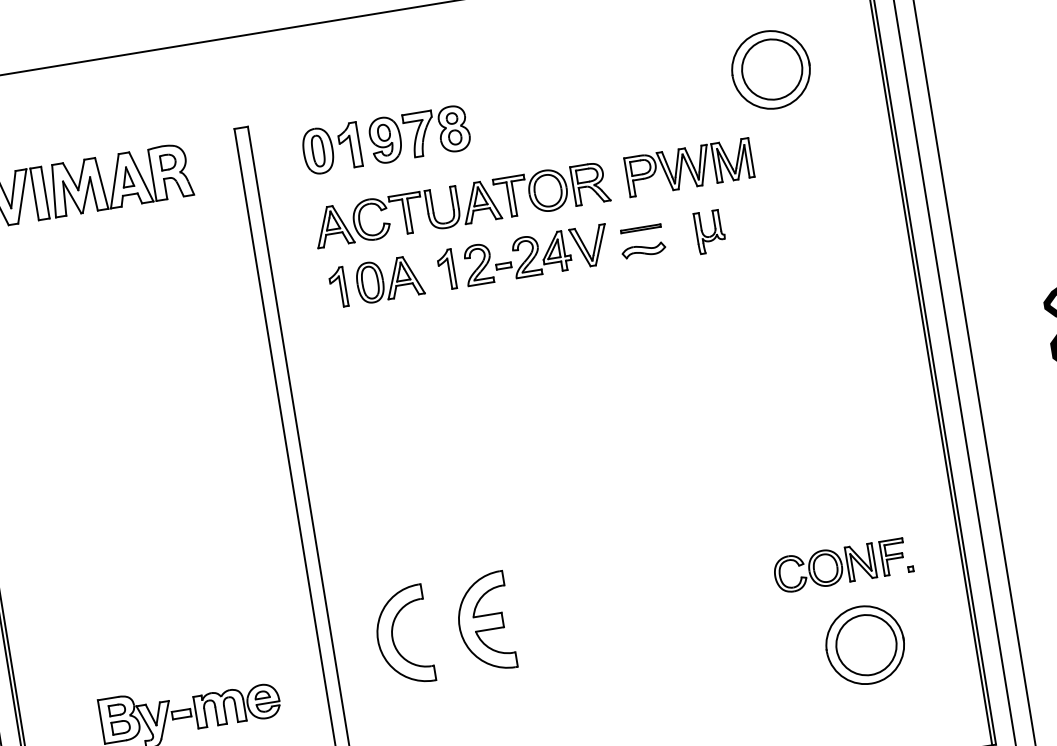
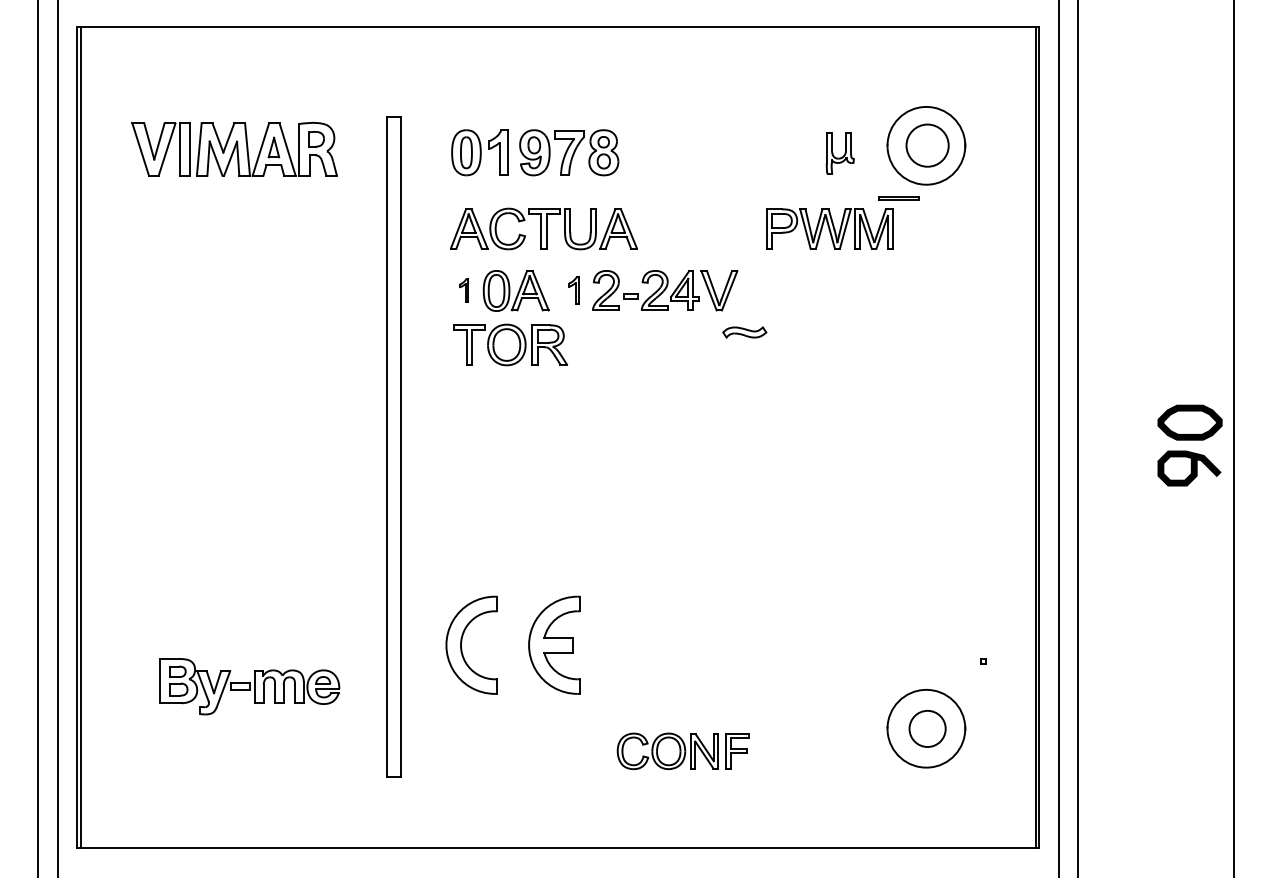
circle: (772, 69) -> (927, 145), size x0.7
part: (551, 189) -> (510, 344), moved
line: (639, 227) -> (898, 197), moved
part: (709, 231) -> (839, 153), moved
part: (643, 250) -> (744, 332), moved
part: (446, 269) -> (573, 290), size x0.7
part: (337, 287) -> (463, 290), size x0.6
part: (839, 565) -> (682, 750), moved
circle: (866, 644) -> (927, 728), size x0.6

